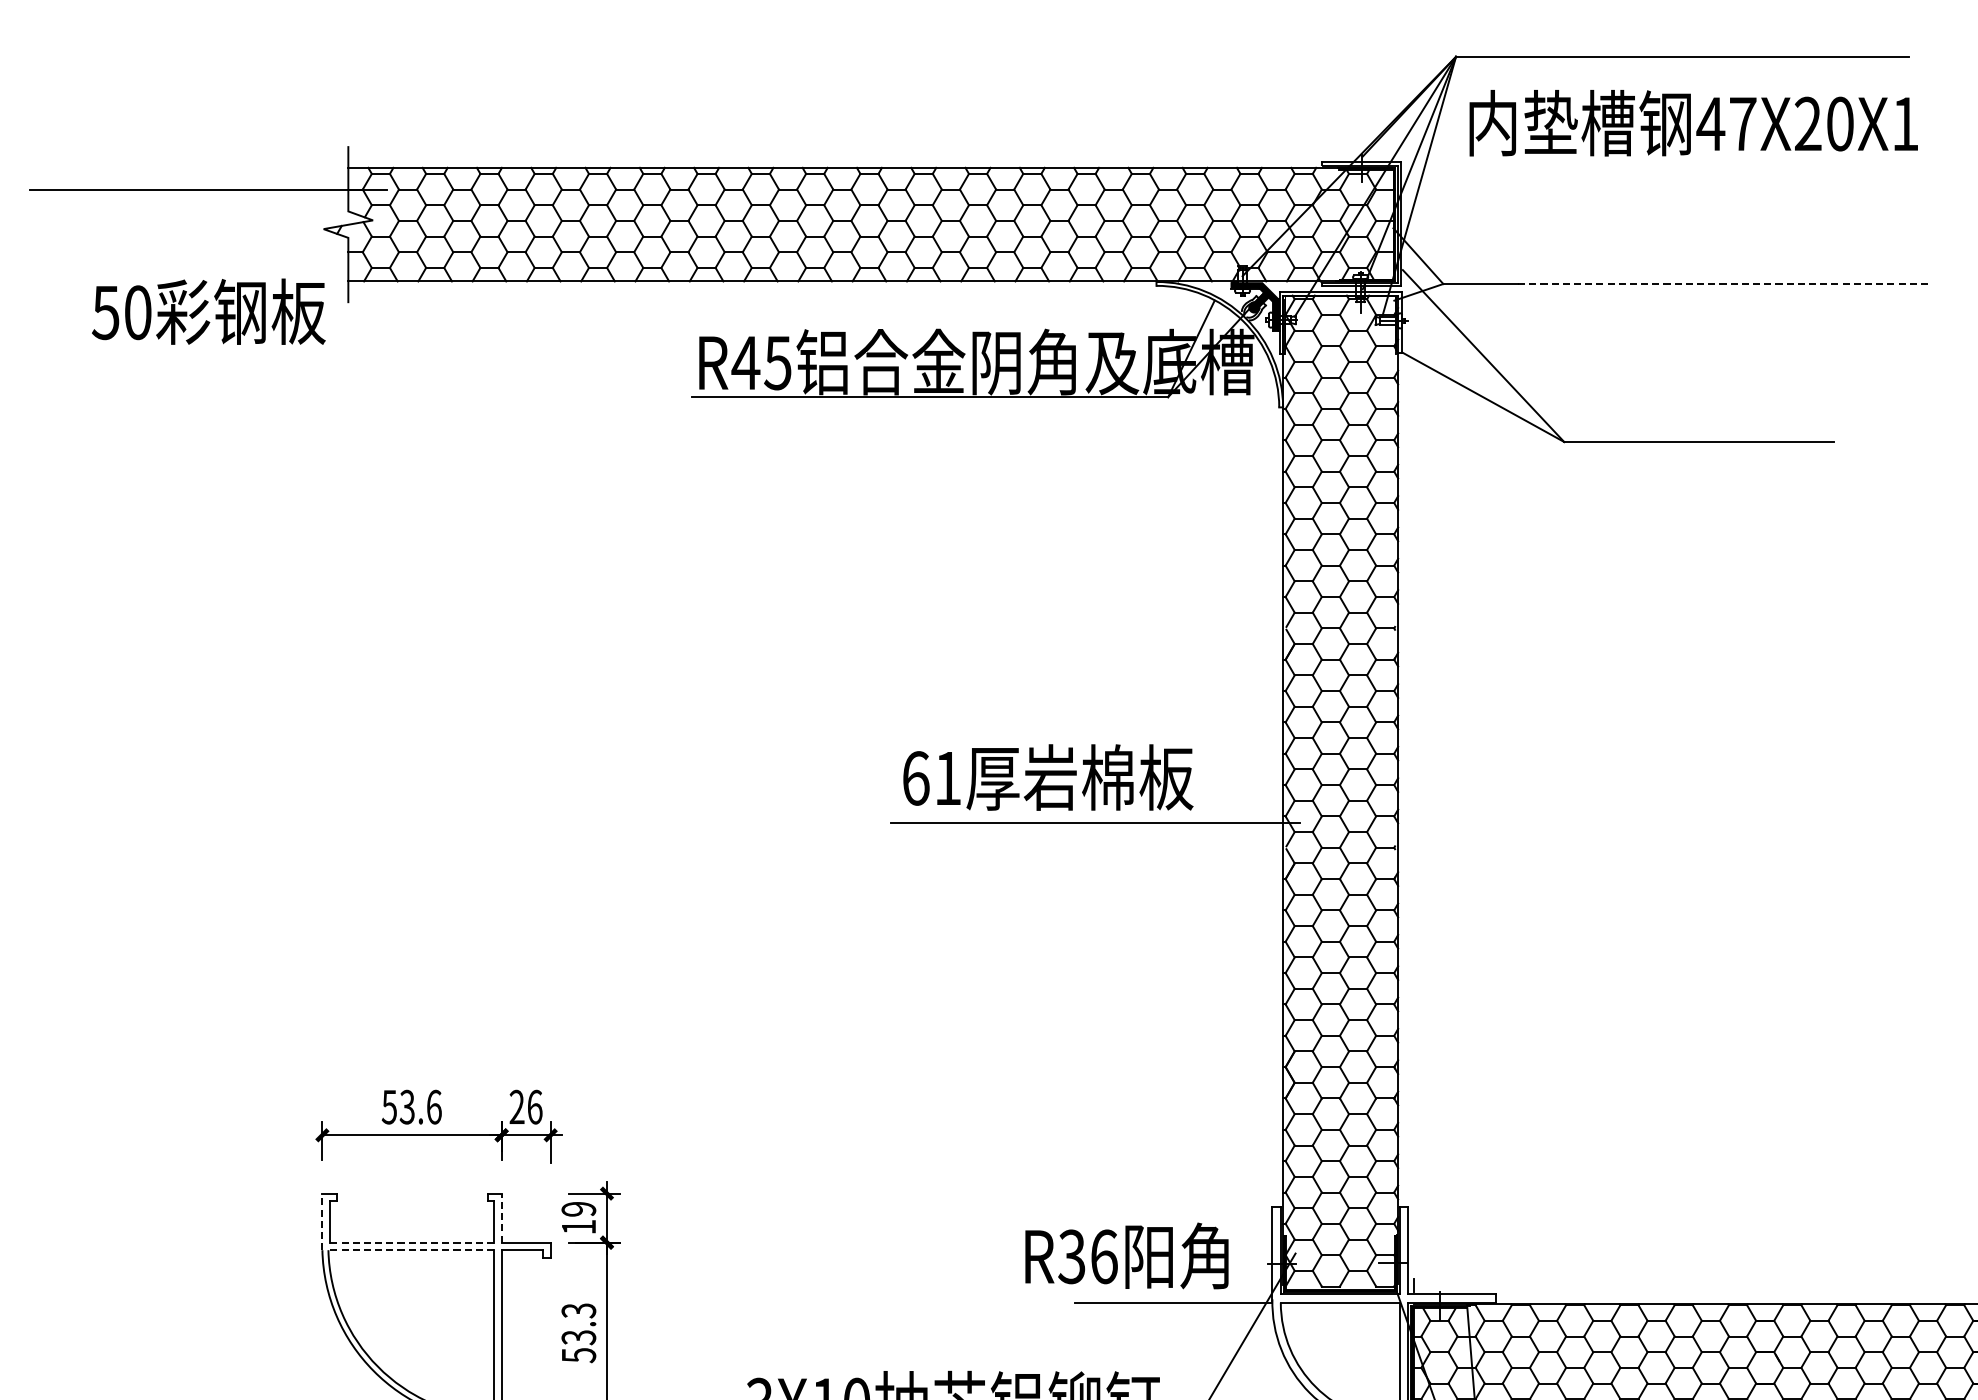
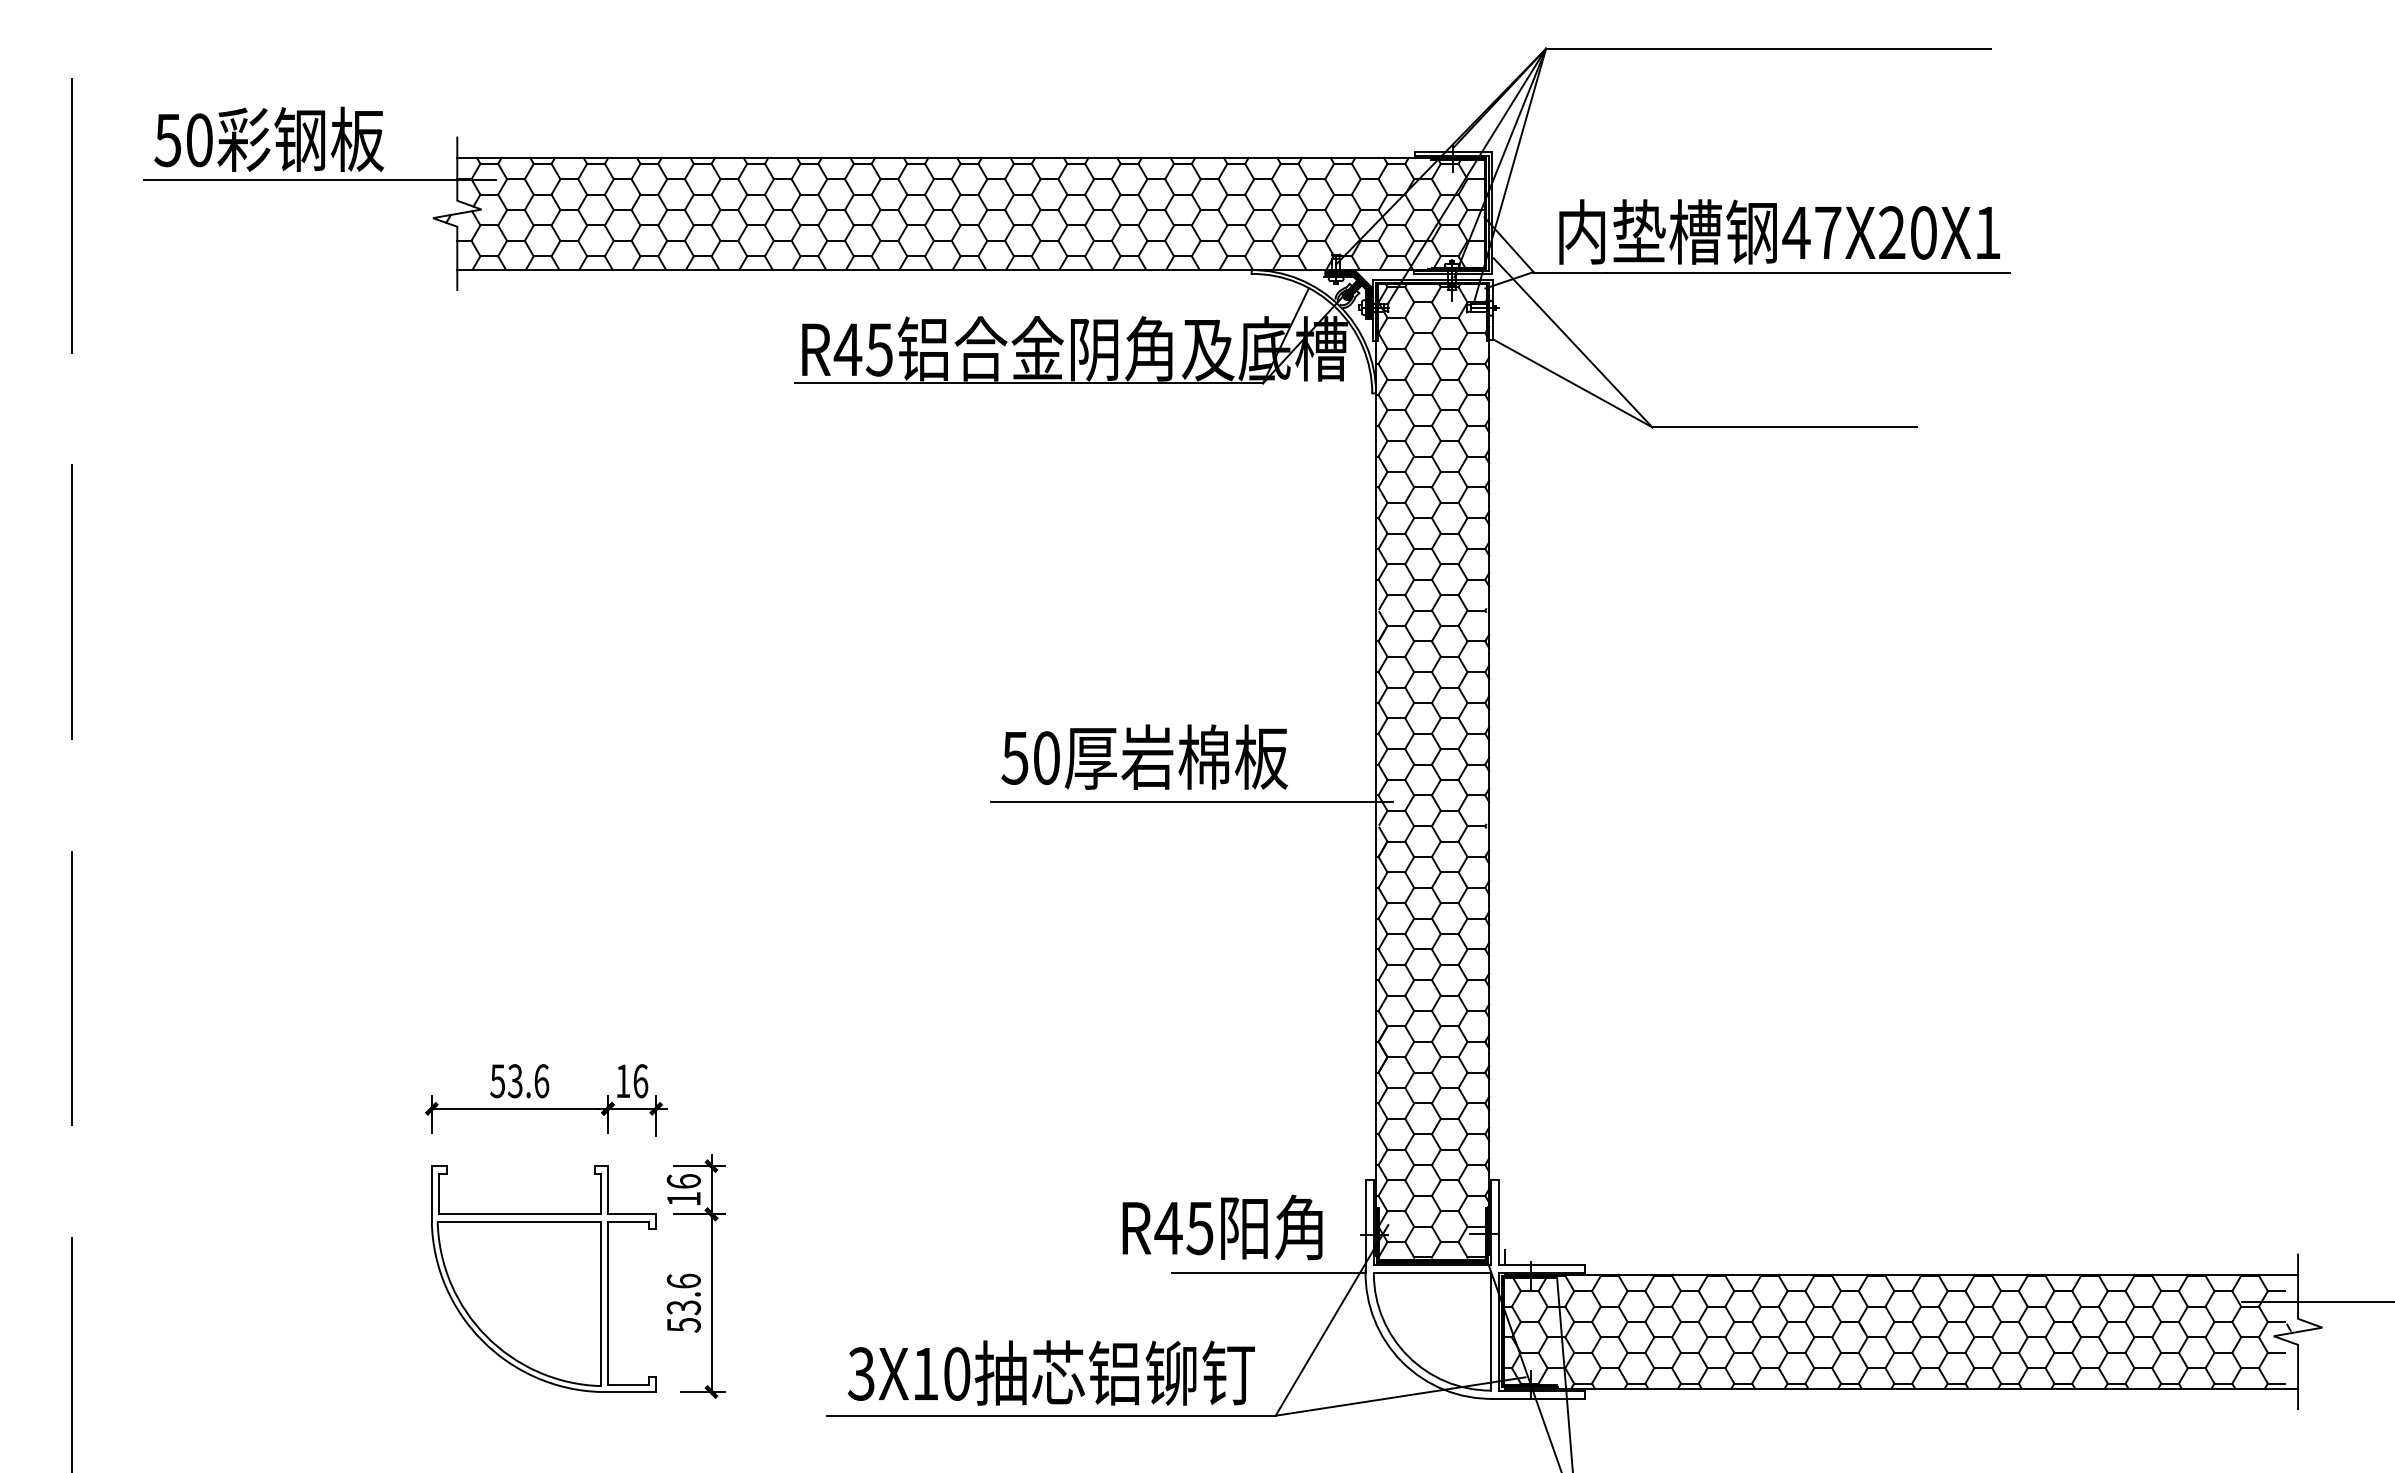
text: (1693, 122) -> (1779, 231), moved
line: (1723, 284) -> (1808, 272), dashed -> solid
text: (209, 310) -> (269, 138), moved
text: (931, 777) -> (1030, 757), 61 -> 50
text: (517, 1106) -> (623, 1080), 26 -> 16
text: (578, 1209) -> (683, 1181), 19 -> 16
line: (501, 1217) -> (607, 1189), dashed -> solid
line: (322, 1221) -> (431, 1193), dashed -> solid
line: (411, 1242) -> (519, 1214), dashed -> solid
line: (410, 1249) -> (518, 1221), dashed -> solid
text: (1087, 1257) -> (1183, 1228), R36 -> R45
text: (578, 1309) -> (683, 1280), 53.3 -> 53.6

